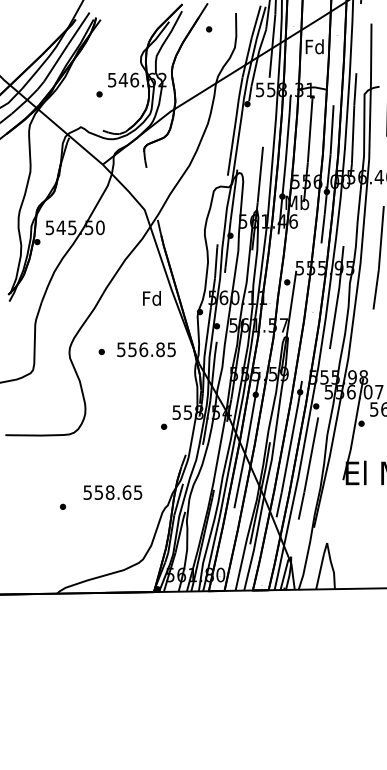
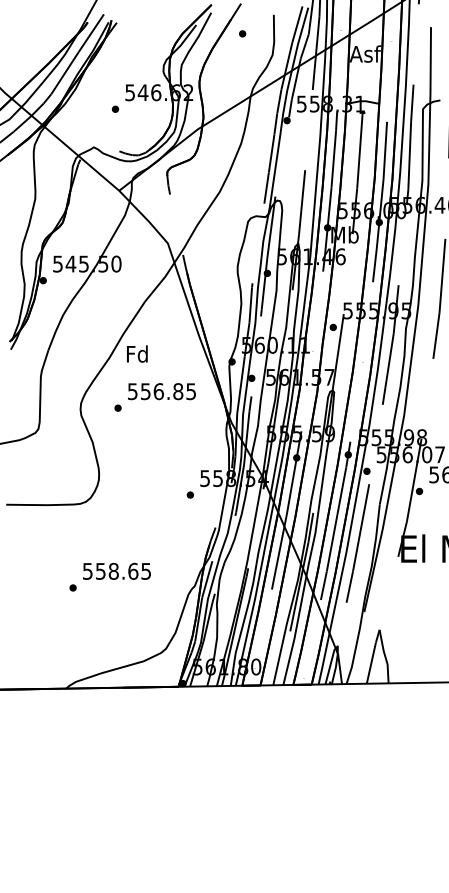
text: (315, 46) -> (365, 53), Fd -> Asf
text: (152, 297) -> (137, 353), moved
text: (146, 349) -> (161, 391), moved
text: (112, 491) -> (116, 570), moved

